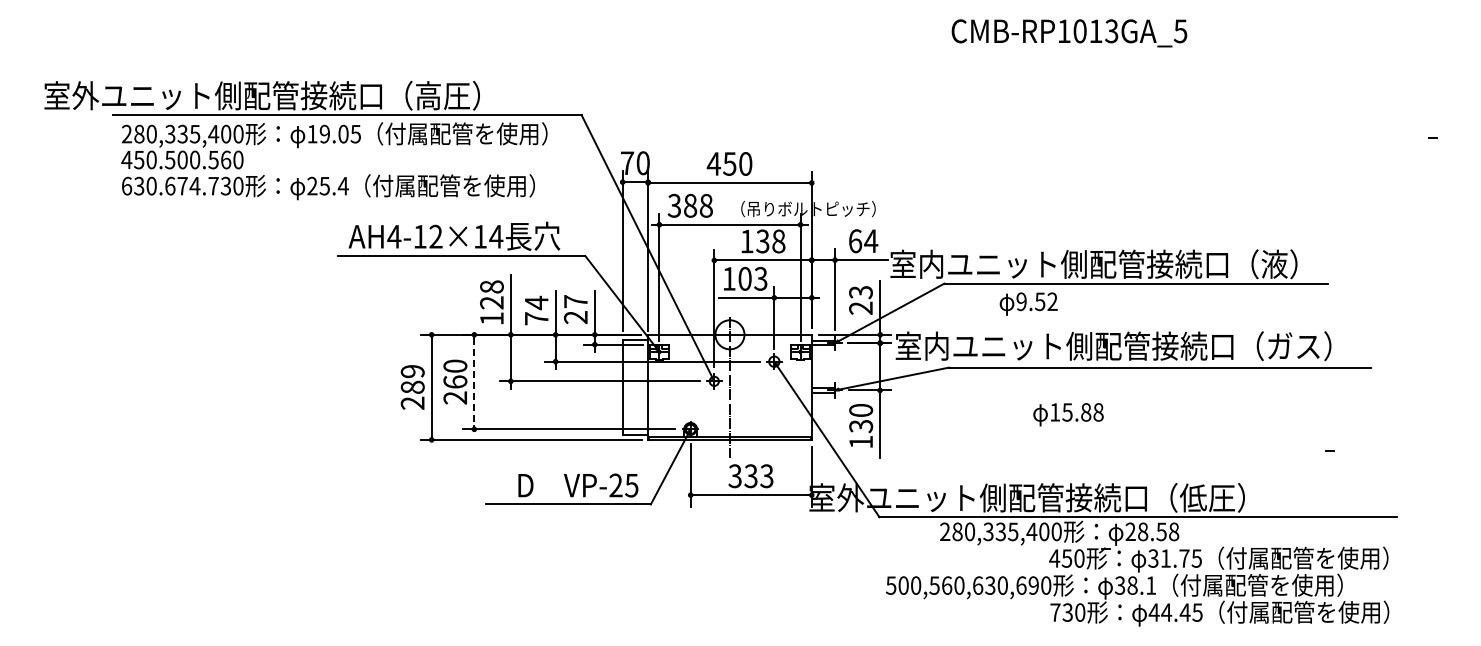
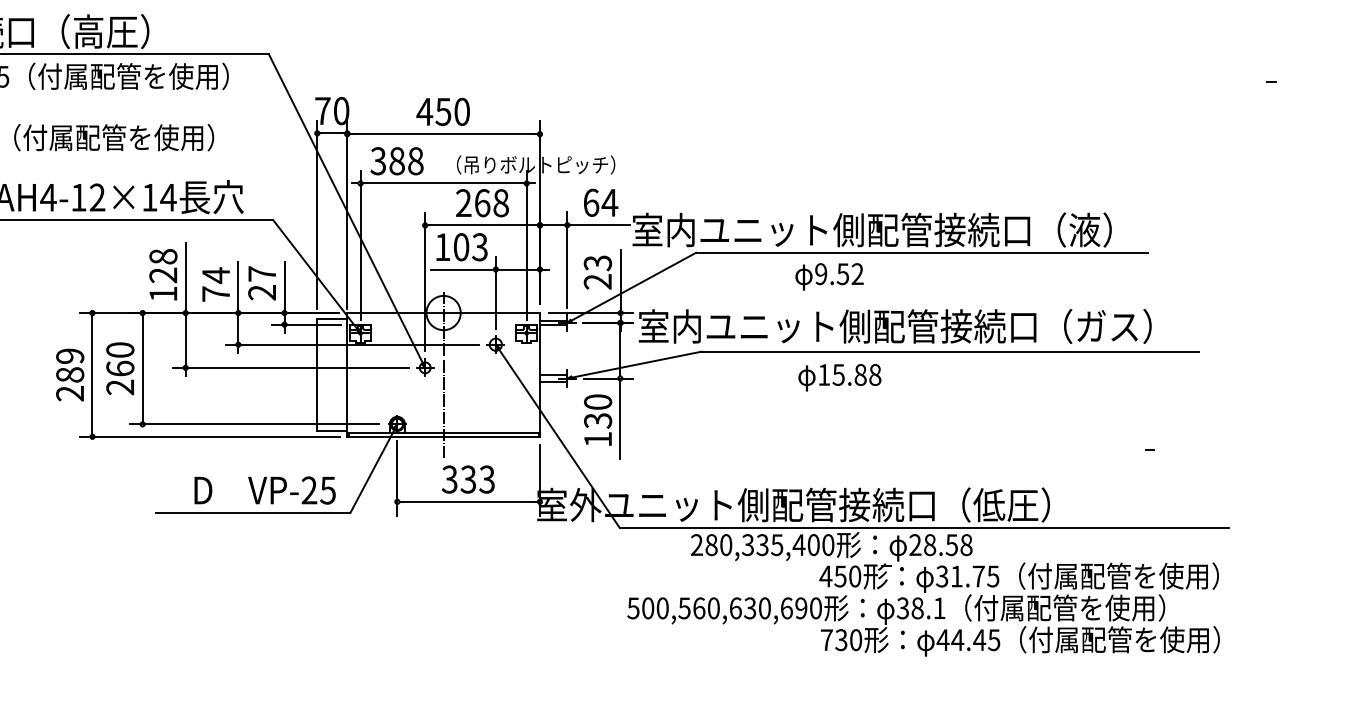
text: (754, 241) -> (472, 203), 138 -> 268
text: (1028, 303) -> (829, 276), moved
line: (474, 382) -> (142, 369), dashed -> solid
text: (1068, 414) -> (839, 377), moved

